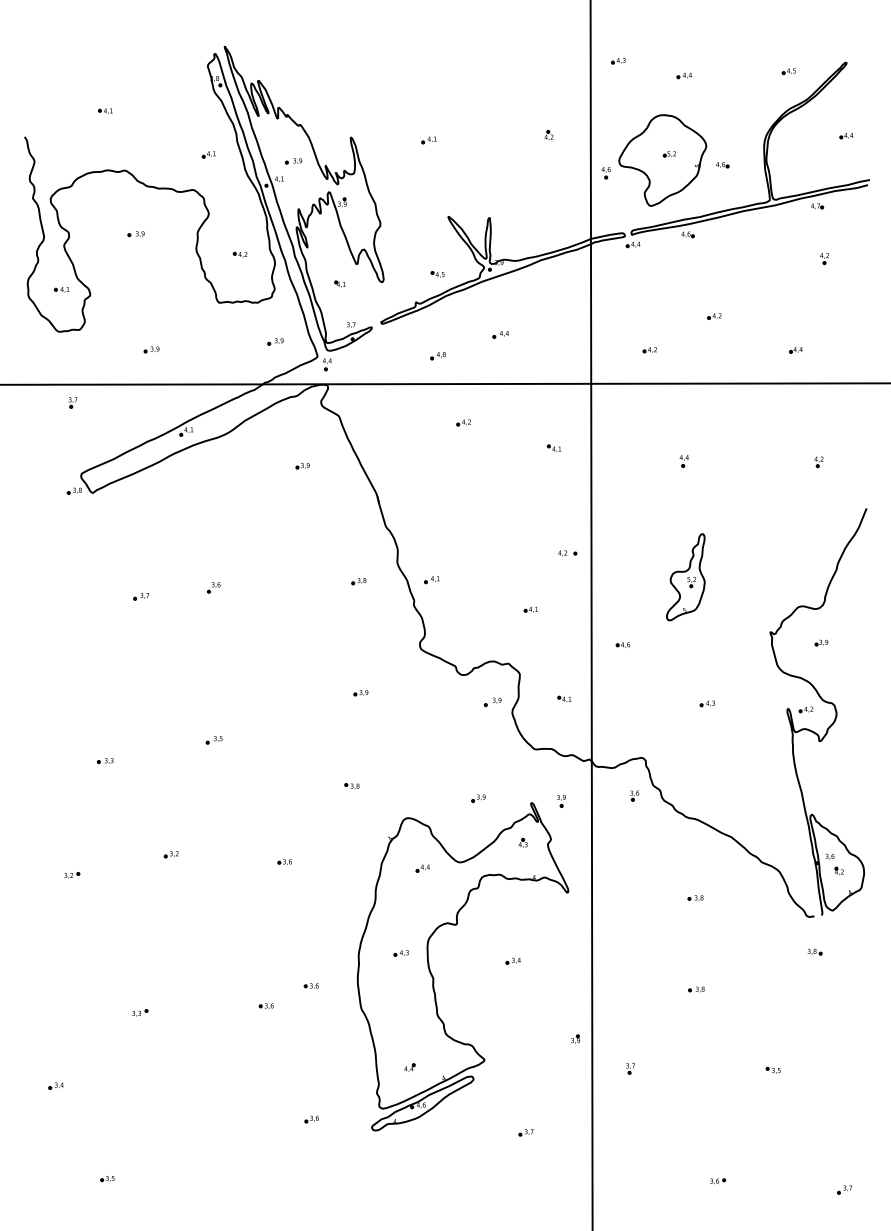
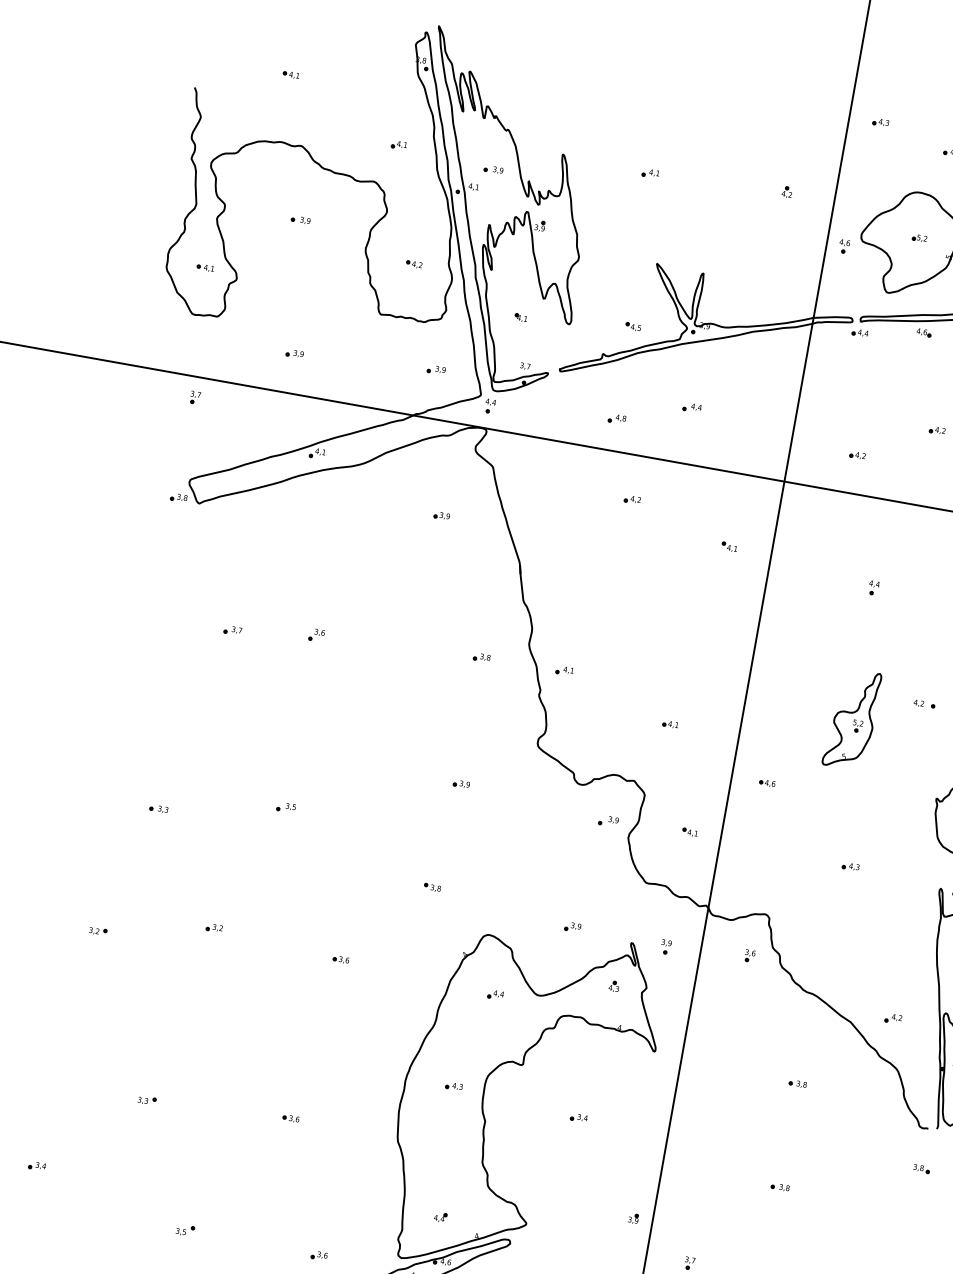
part: (567, 553) -> (924, 704), moved
part: (766, 827) -> (892, 1018), added
part: (310, 985) -> (345, 1104), removed
part: (193, 1118) -> (185, 1230), added

